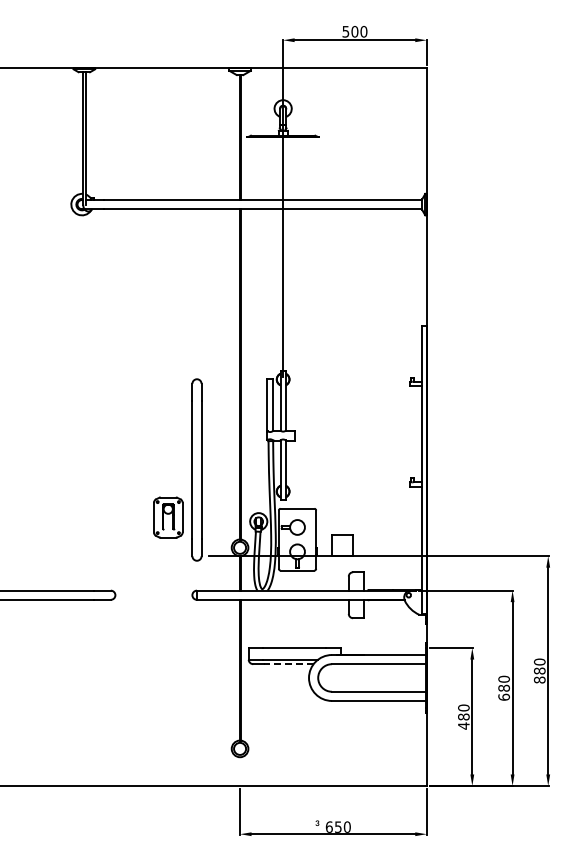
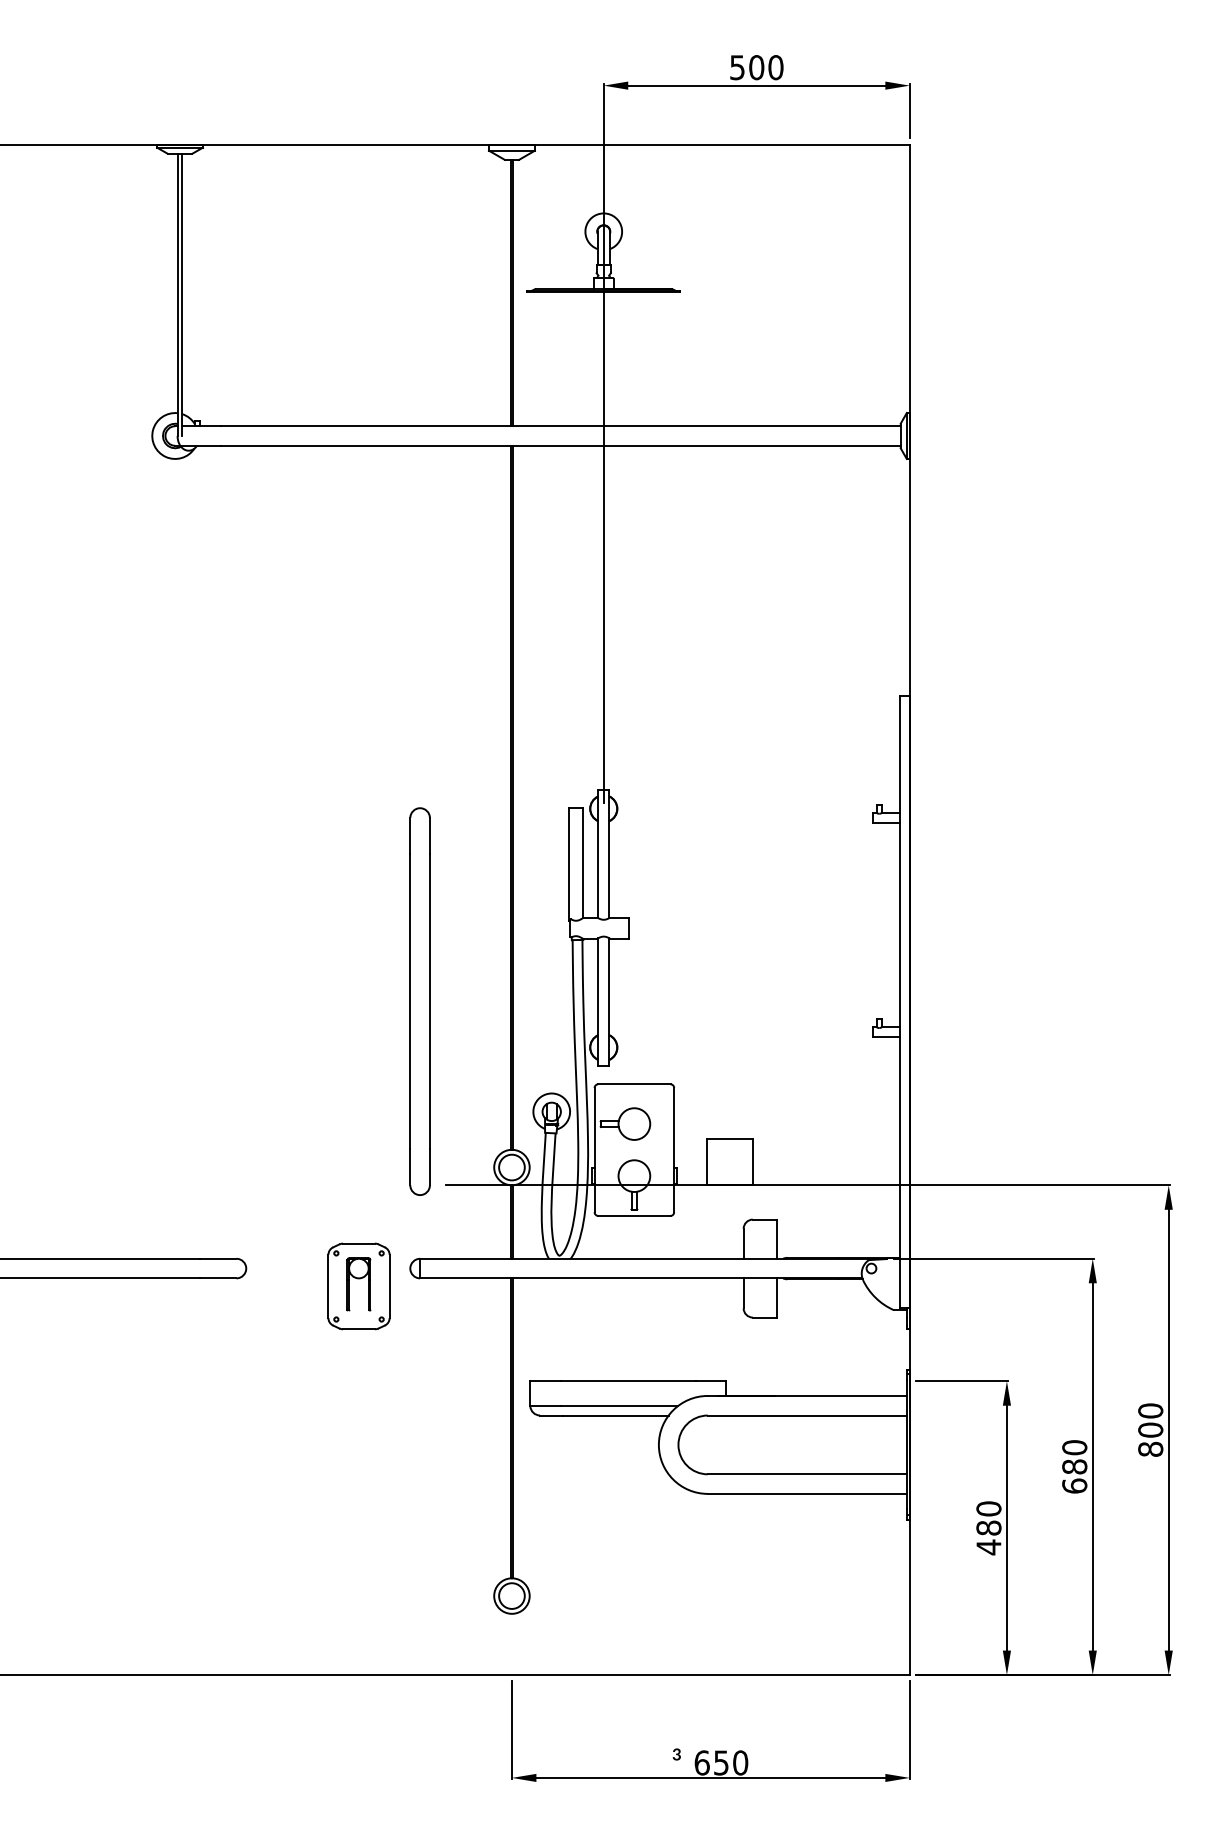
part: (168, 517) -> (359, 1286), moved
line: (288, 664) -> (615, 1416), dashed -> solid
text: (539, 670) -> (1150, 1428), 880 -> 800

